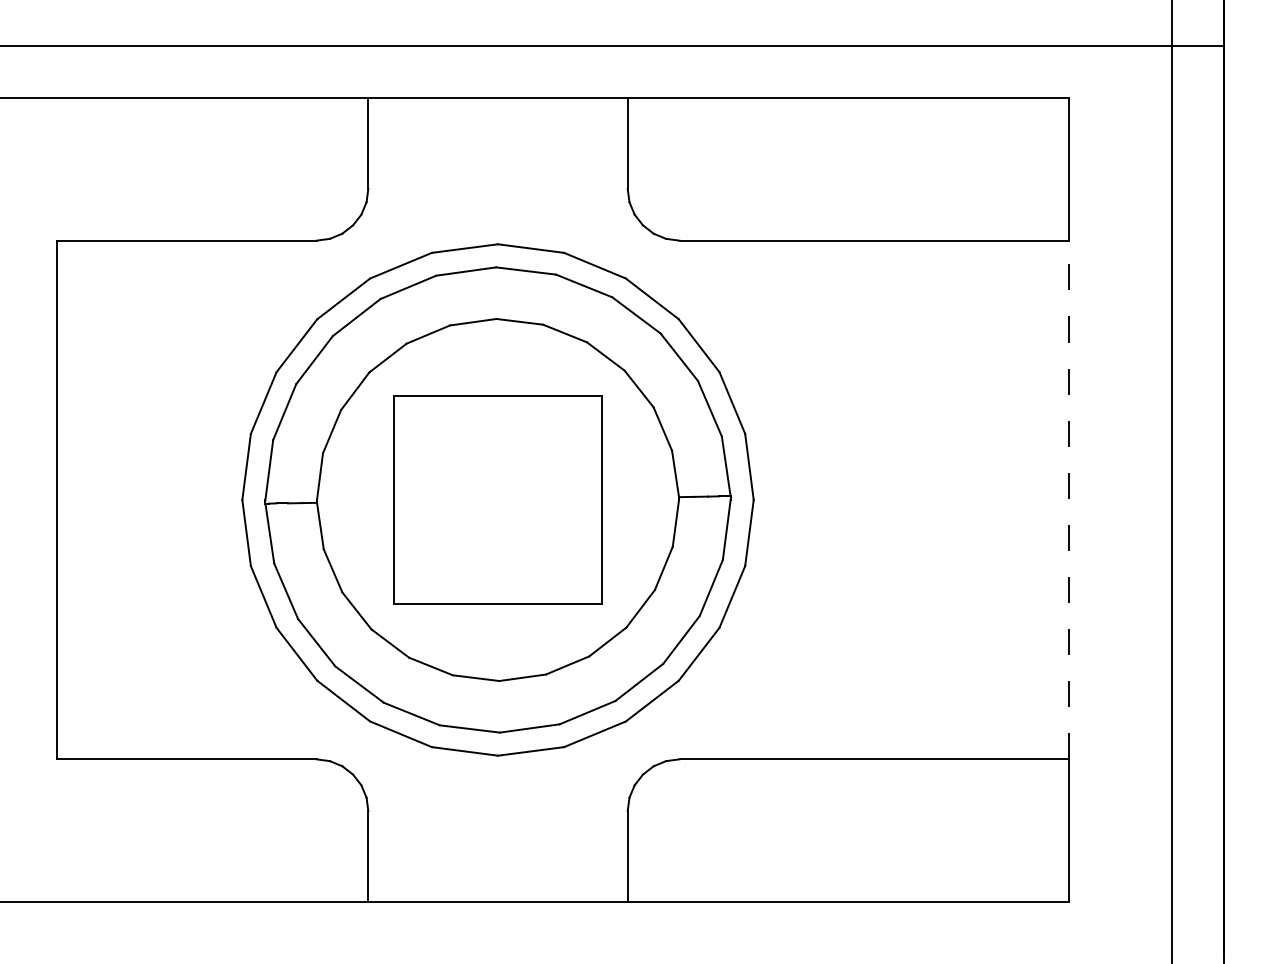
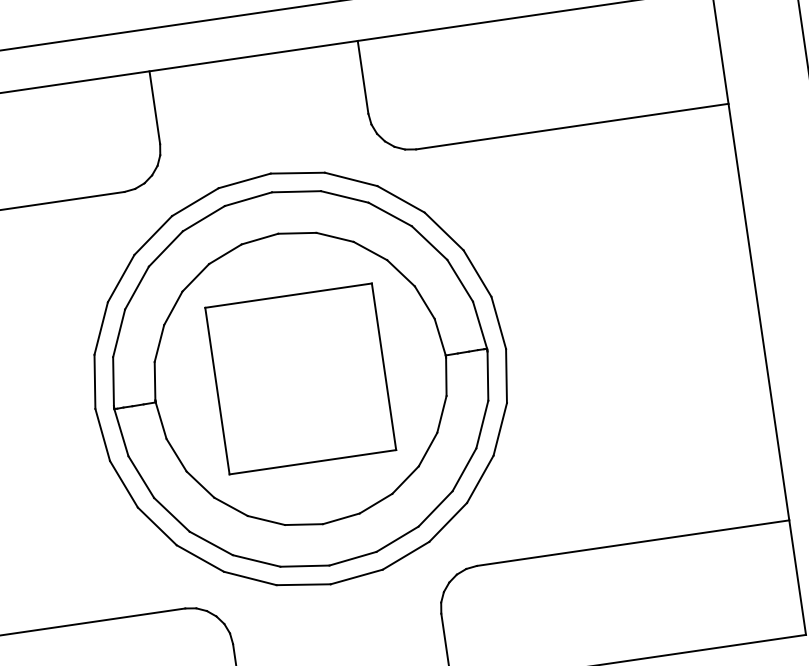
line: (1068, 499) -> (758, 311), dashed -> solid

